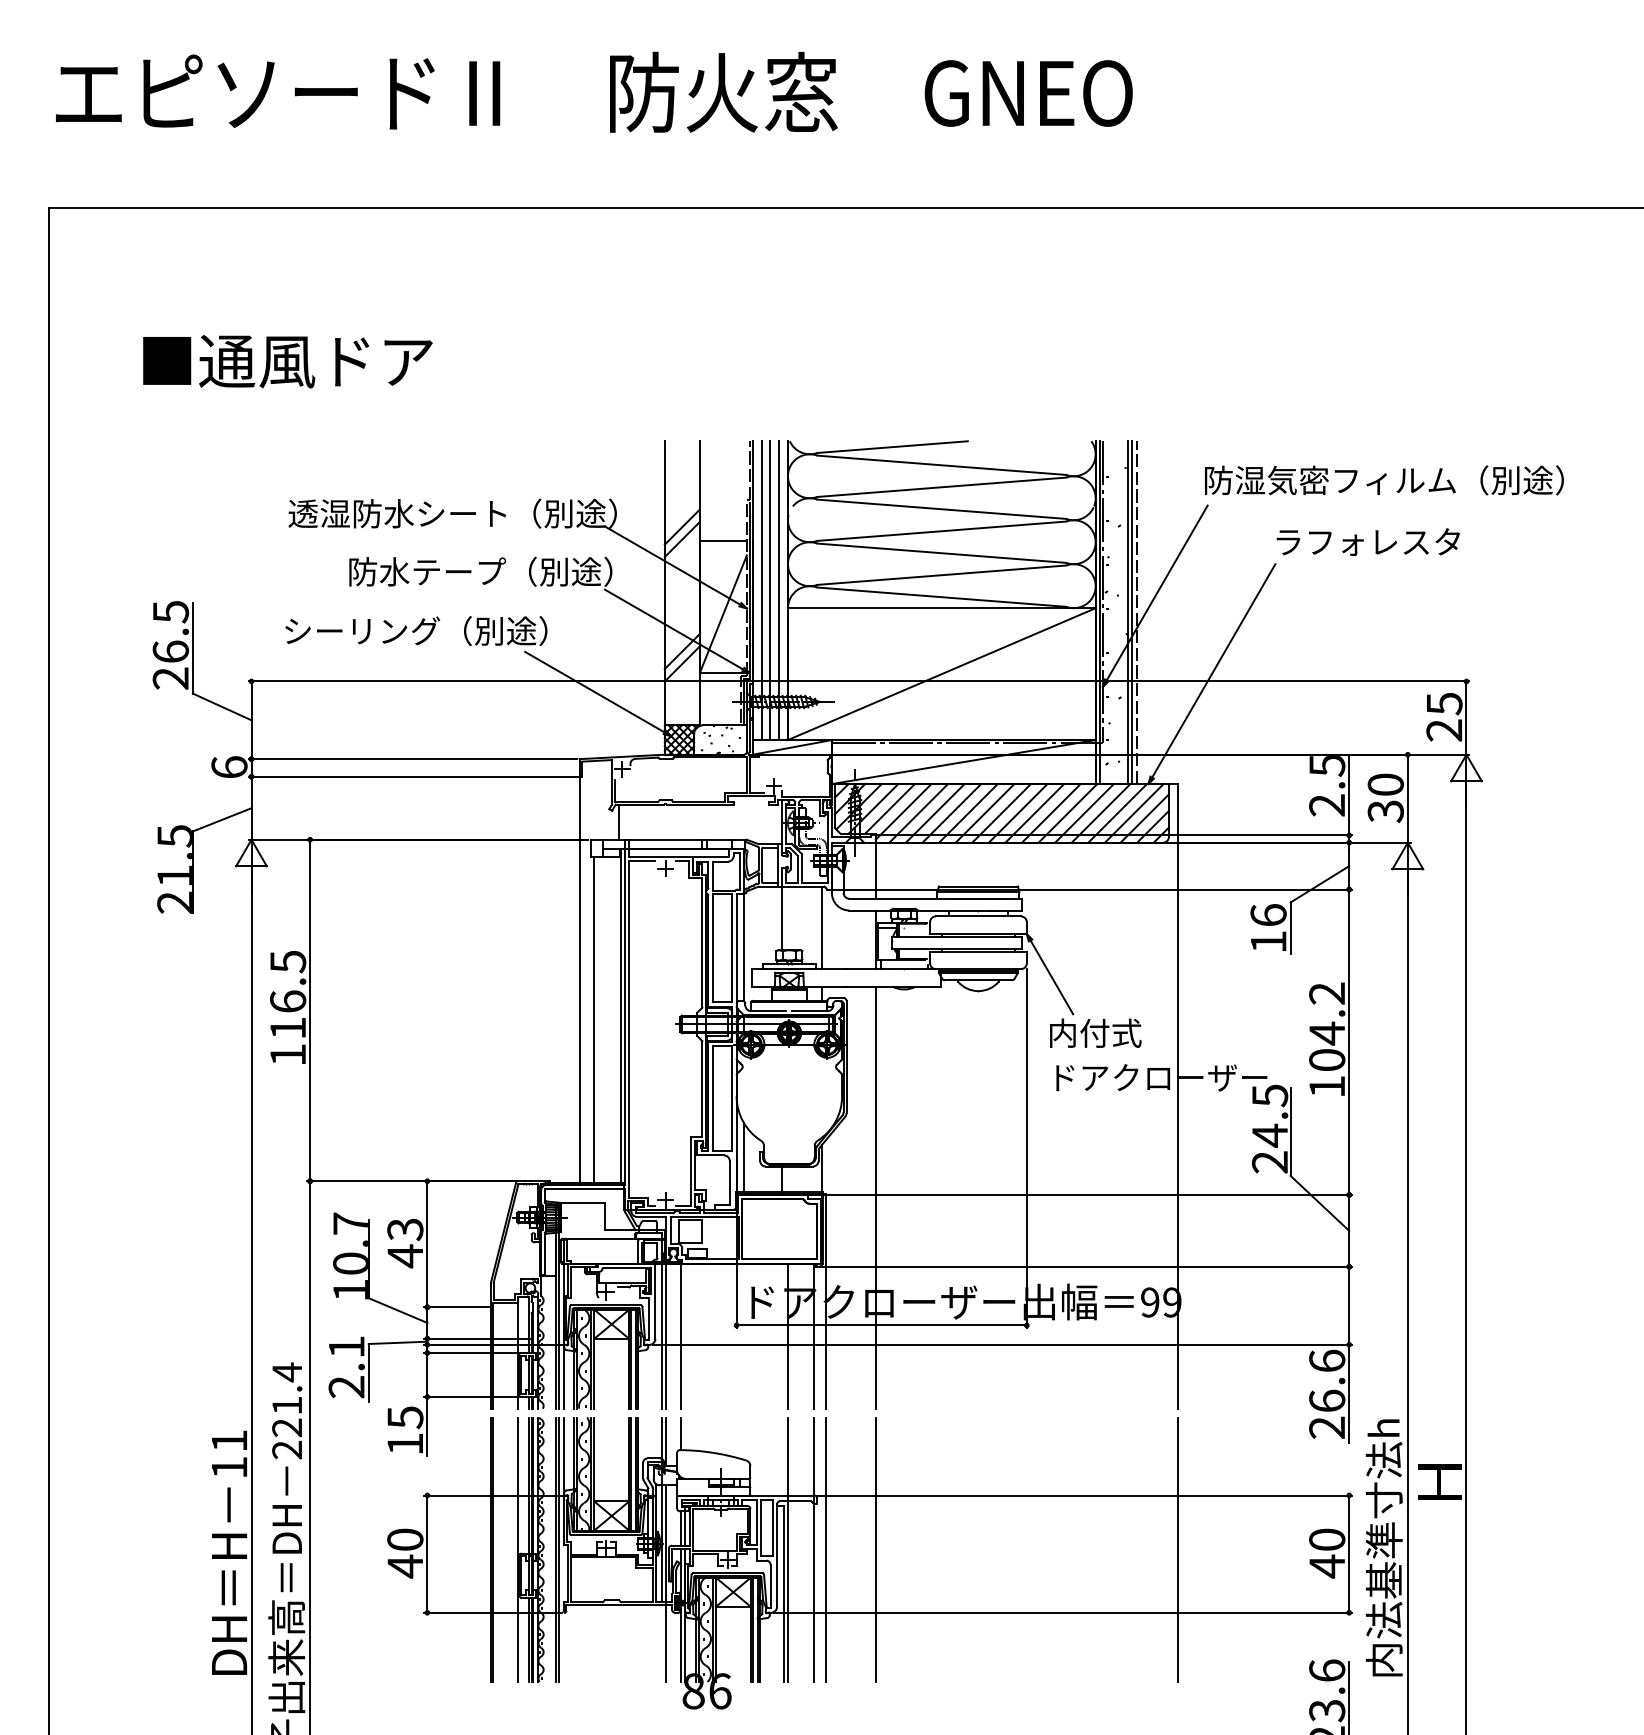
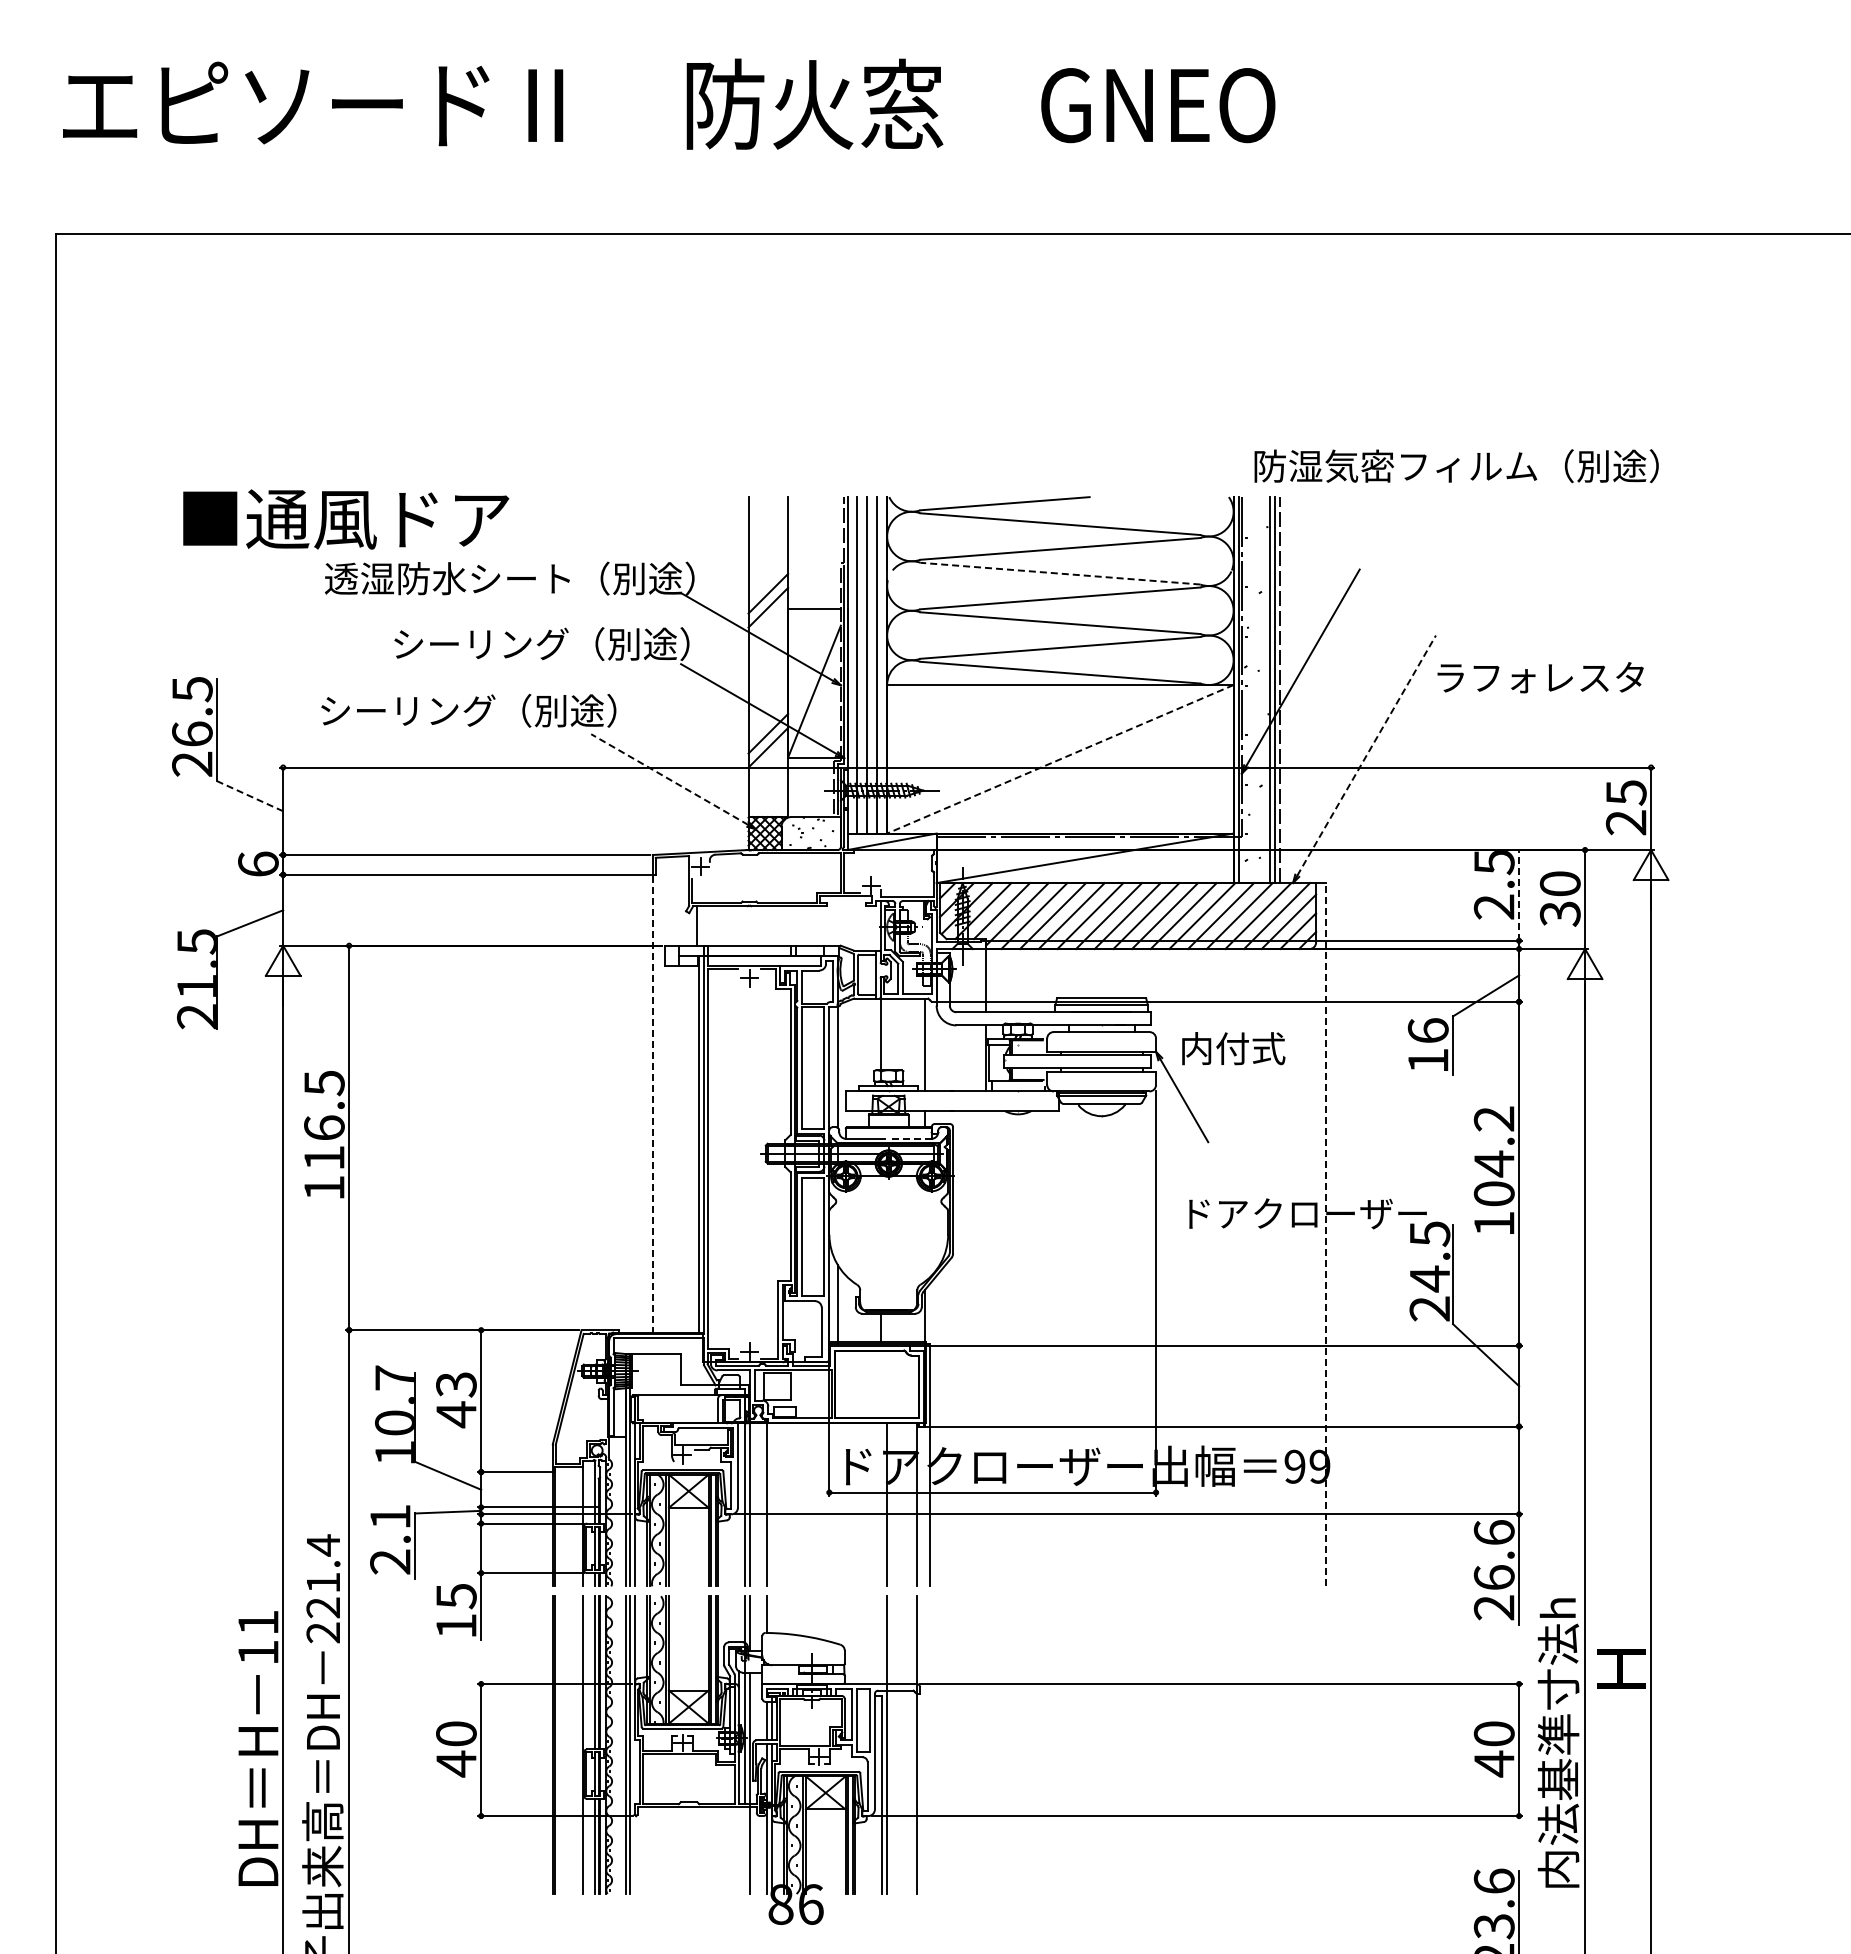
text: (288, 361) -> (346, 519), moved
text: (1384, 480) -> (1456, 466), moved
line: (941, 509) -> (1059, 573), solid -> dashed
text: (1368, 541) -> (1540, 677), moved
text: (427, 571) -> (481, 643), 防水テープ（別途） -> シーリング（別途）
line: (1213, 670) -> (1366, 755), solid -> dashed
line: (941, 674) -> (1059, 759), solid -> dashed
line: (594, 692) -> (669, 779), solid -> dashed
line: (221, 707) -> (249, 796), solid -> dashed
line: (1349, 795) -> (1519, 895), solid -> dashed
line: (579, 979) -> (652, 1103), solid -> dashed
line: (809, 1010) -> (911, 1138), solid -> dashed
line: (594, 1020) -> (669, 1149), removed
text: (1095, 1033) -> (1233, 1048), moved
line: (1178, 1096) -> (1326, 1234), solid -> dashed
line: (876, 1197) -> (986, 1348), removed
line: (826, 1549) -> (930, 1744), removed
line: (876, 1549) -> (986, 1744), removed
line: (1178, 1549) -> (1326, 1744), removed

